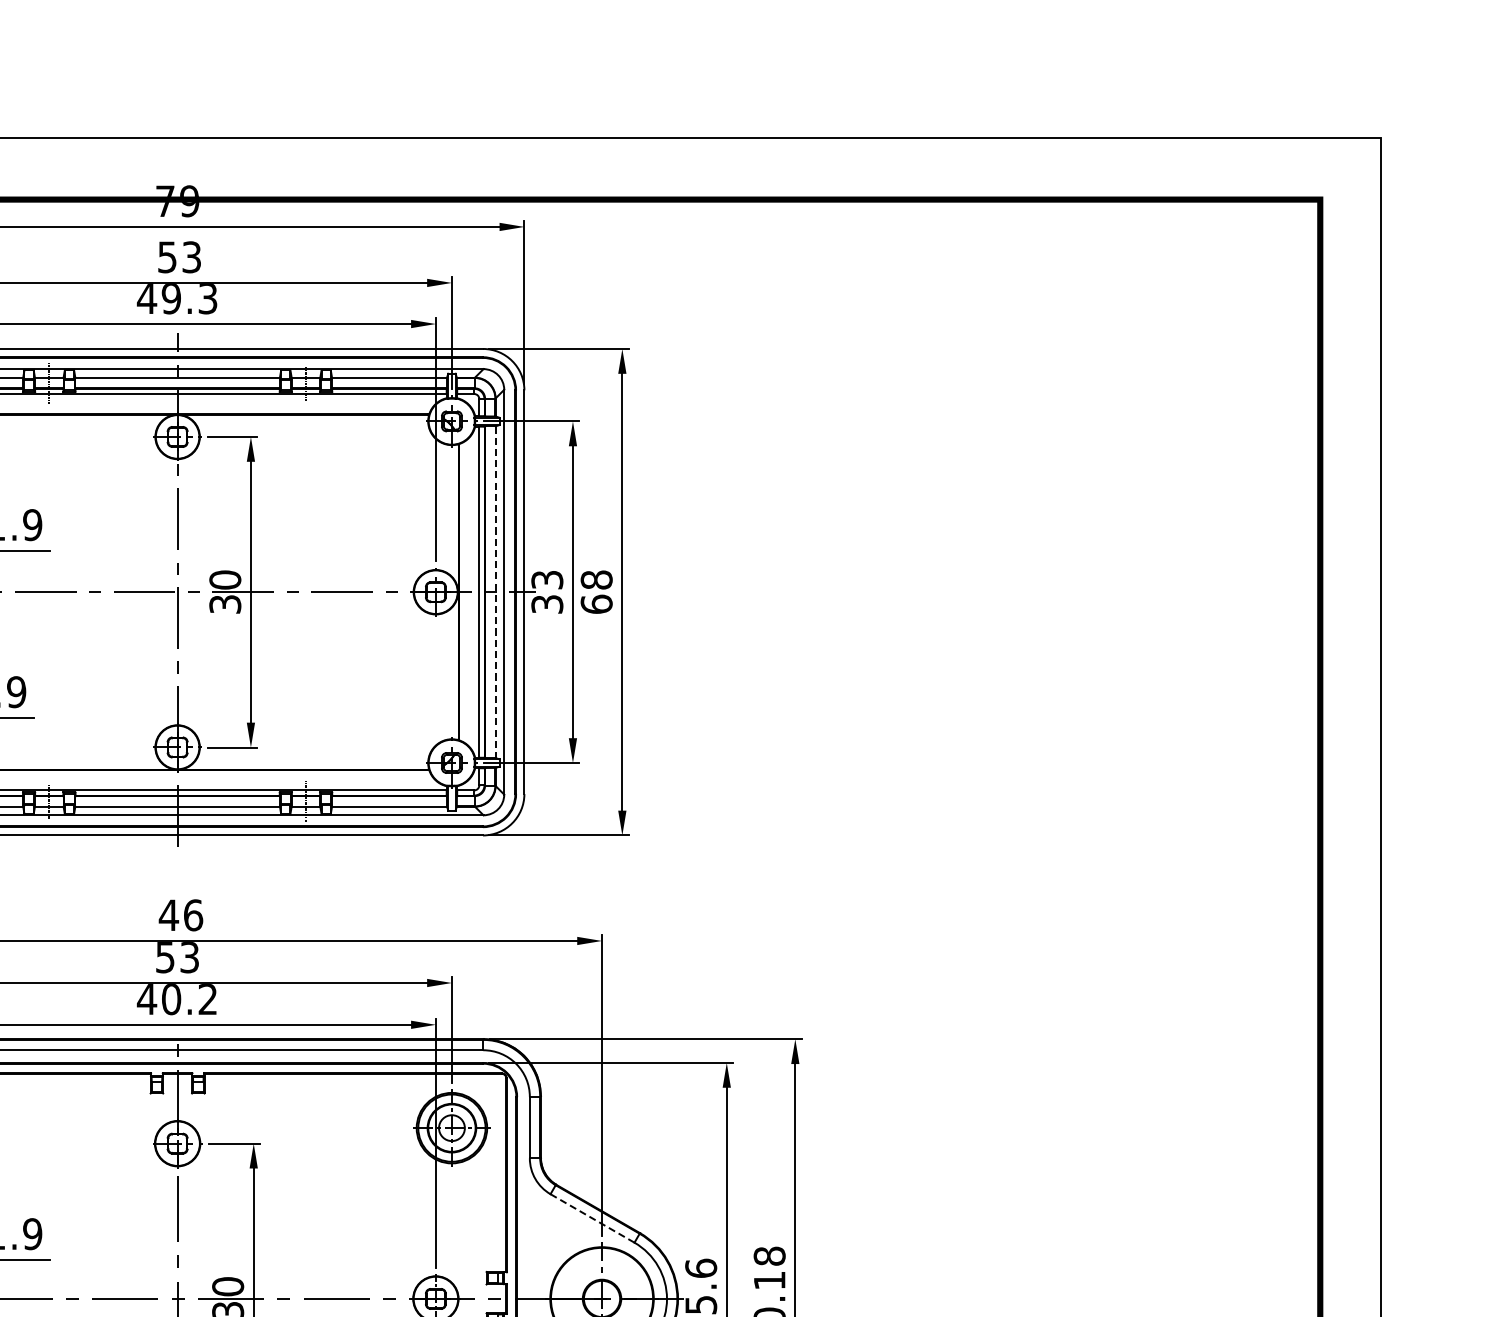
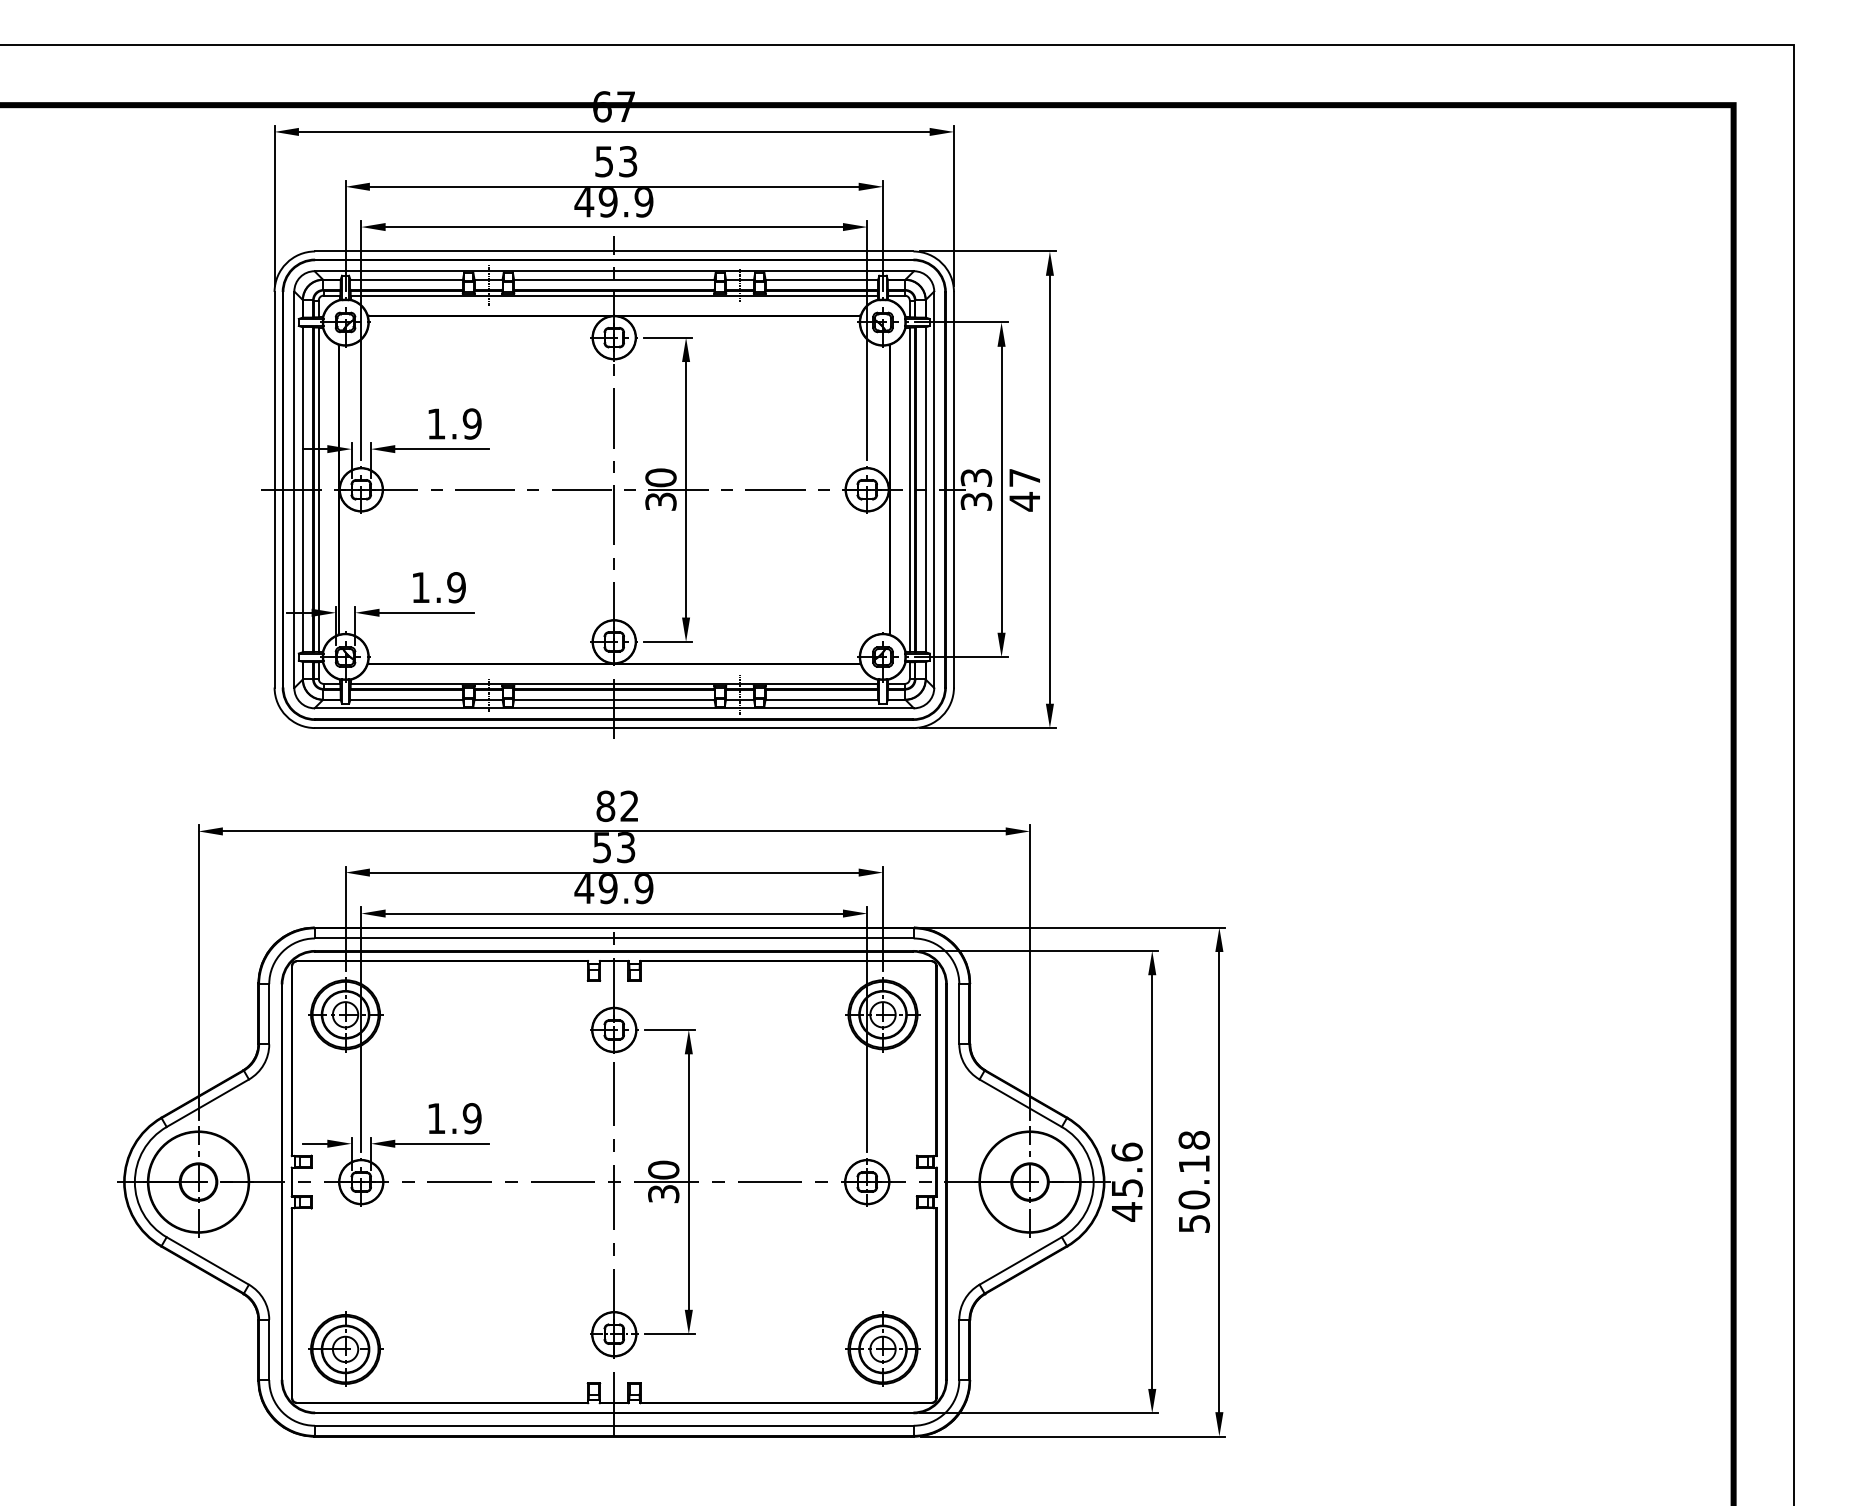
text: (177, 200) -> (614, 106), 79 -> 67
text: (207, 298) -> (643, 202), 49.3 -> 49.9
text: (596, 591) -> (1024, 489), 68 -> 47
line: (495, 592) -> (925, 490), dashed -> solid
text: (180, 915) -> (617, 806), 46 -> 82
text: (189, 1000) -> (625, 889), 40.2 -> 49.9
line: (592, 1218) -> (1020, 1103), dashed -> solid

